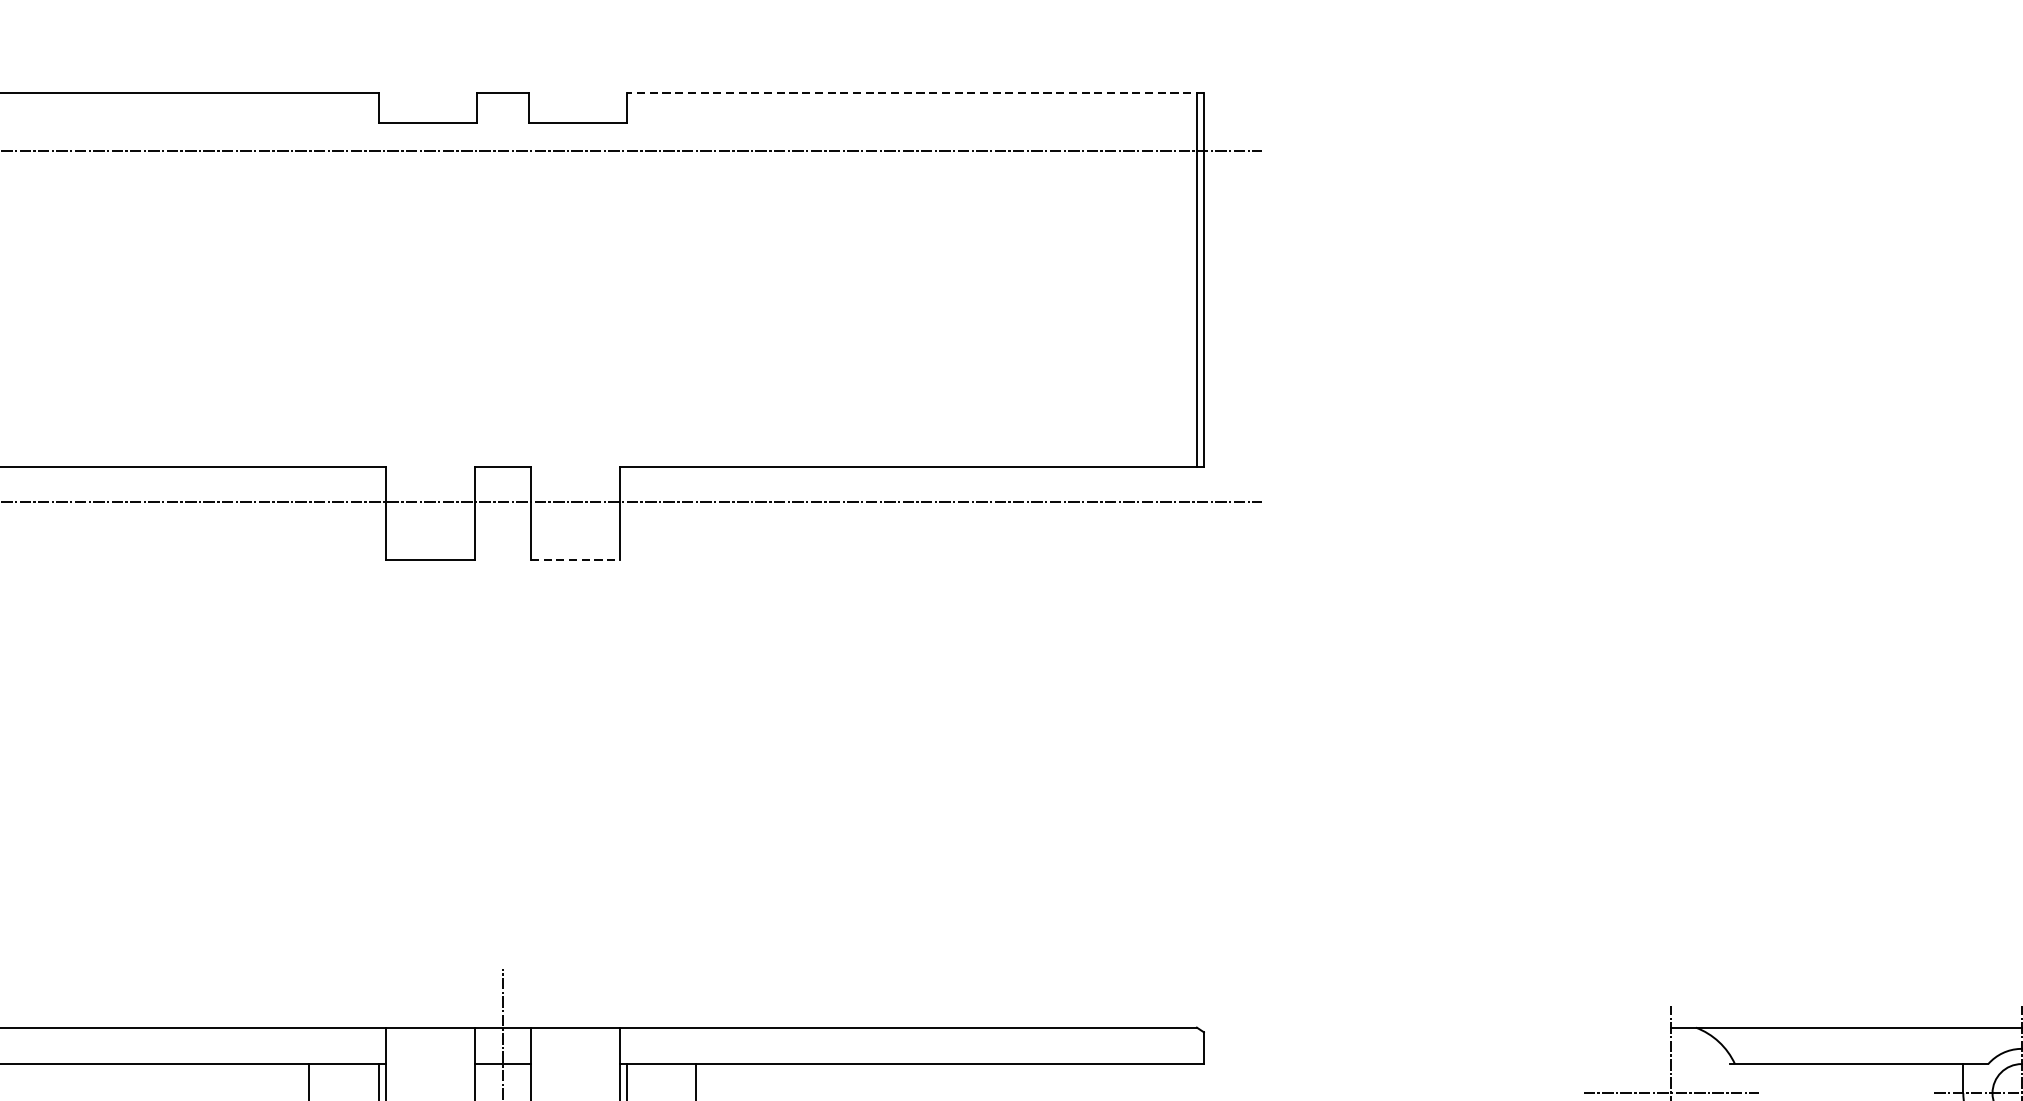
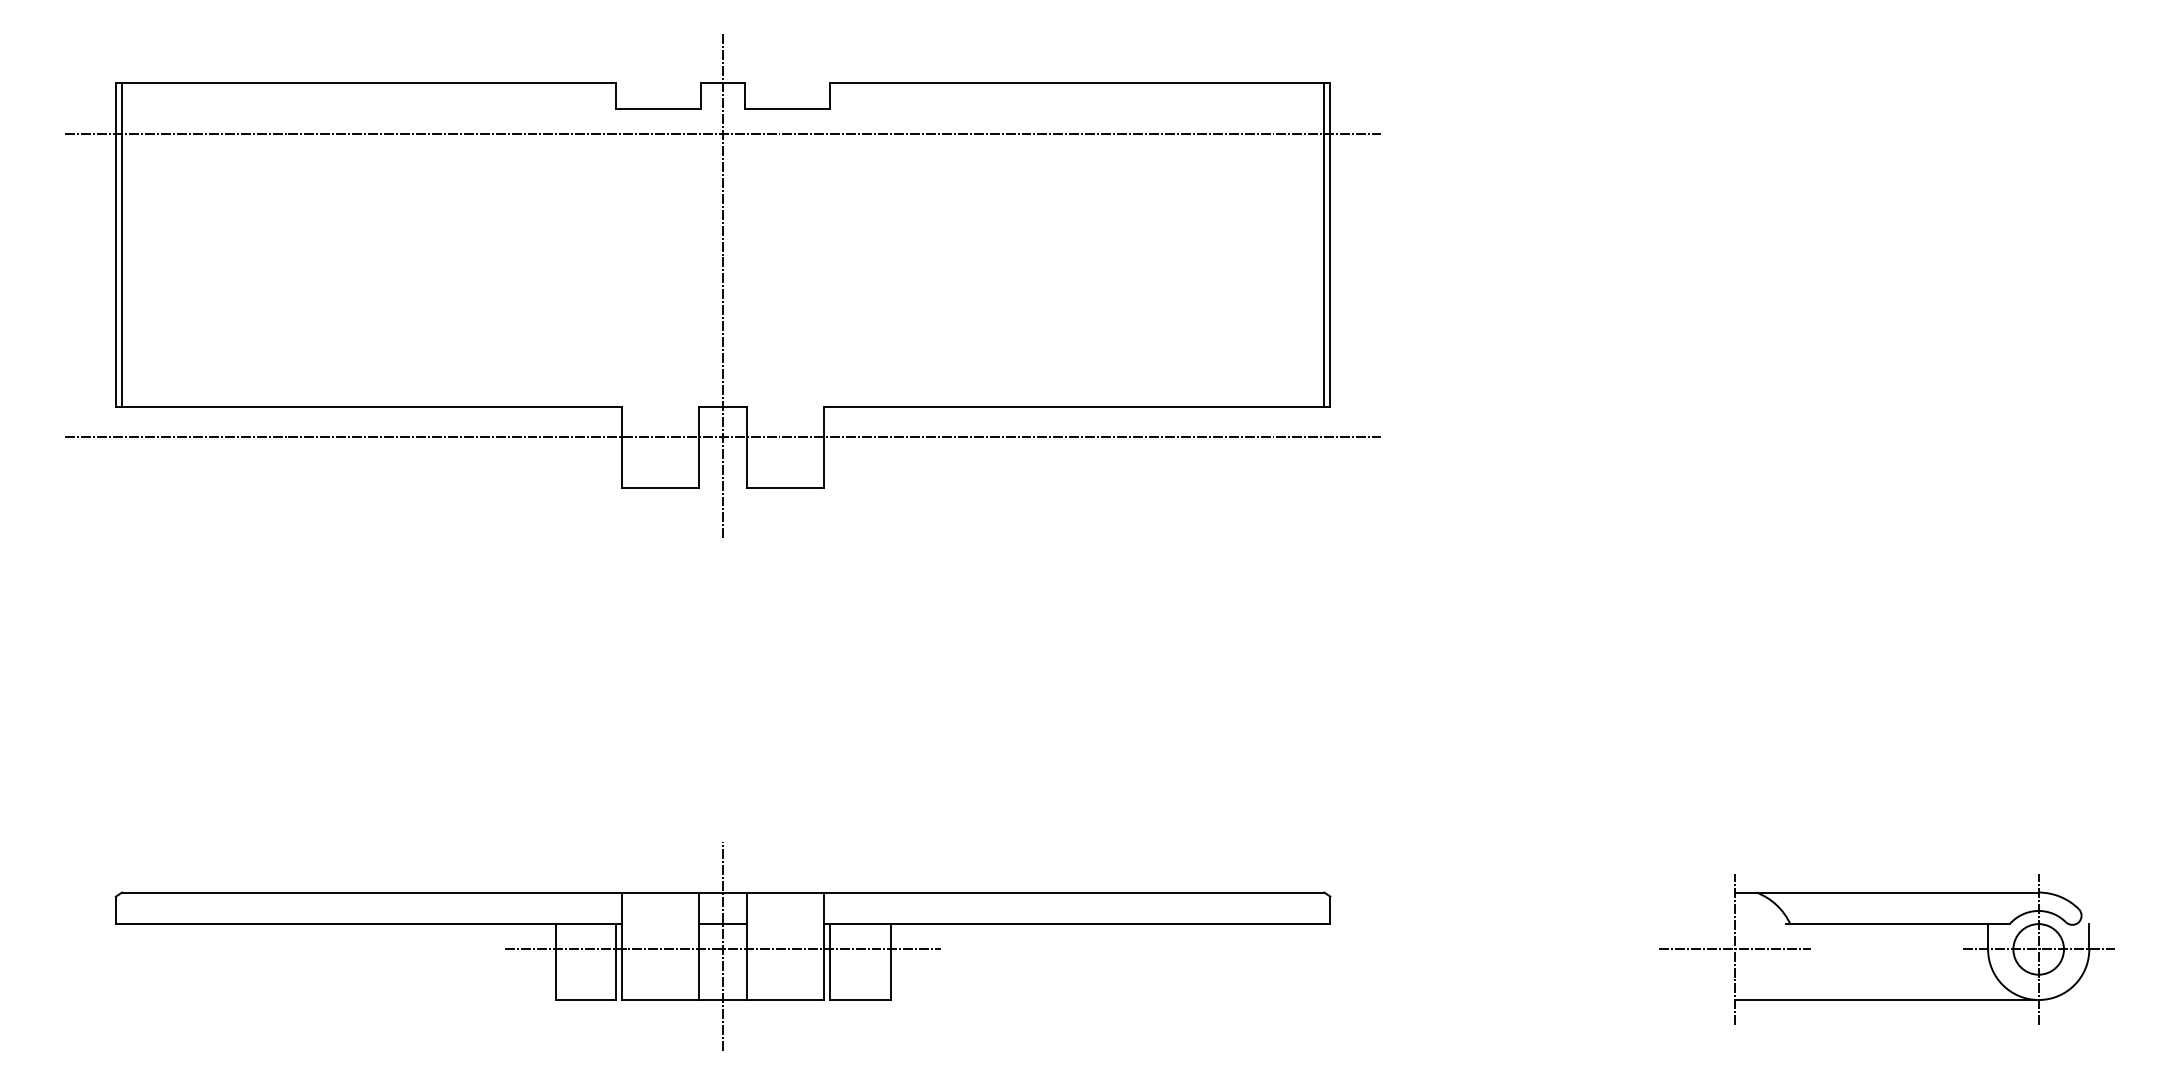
line: (915, 92) -> (1080, 82), dashed -> solid
line: (503, 326) -> (723, 285), added
line: (576, 560) -> (786, 487), dashed -> solid
line: (502, 1093) -> (722, 949), added

